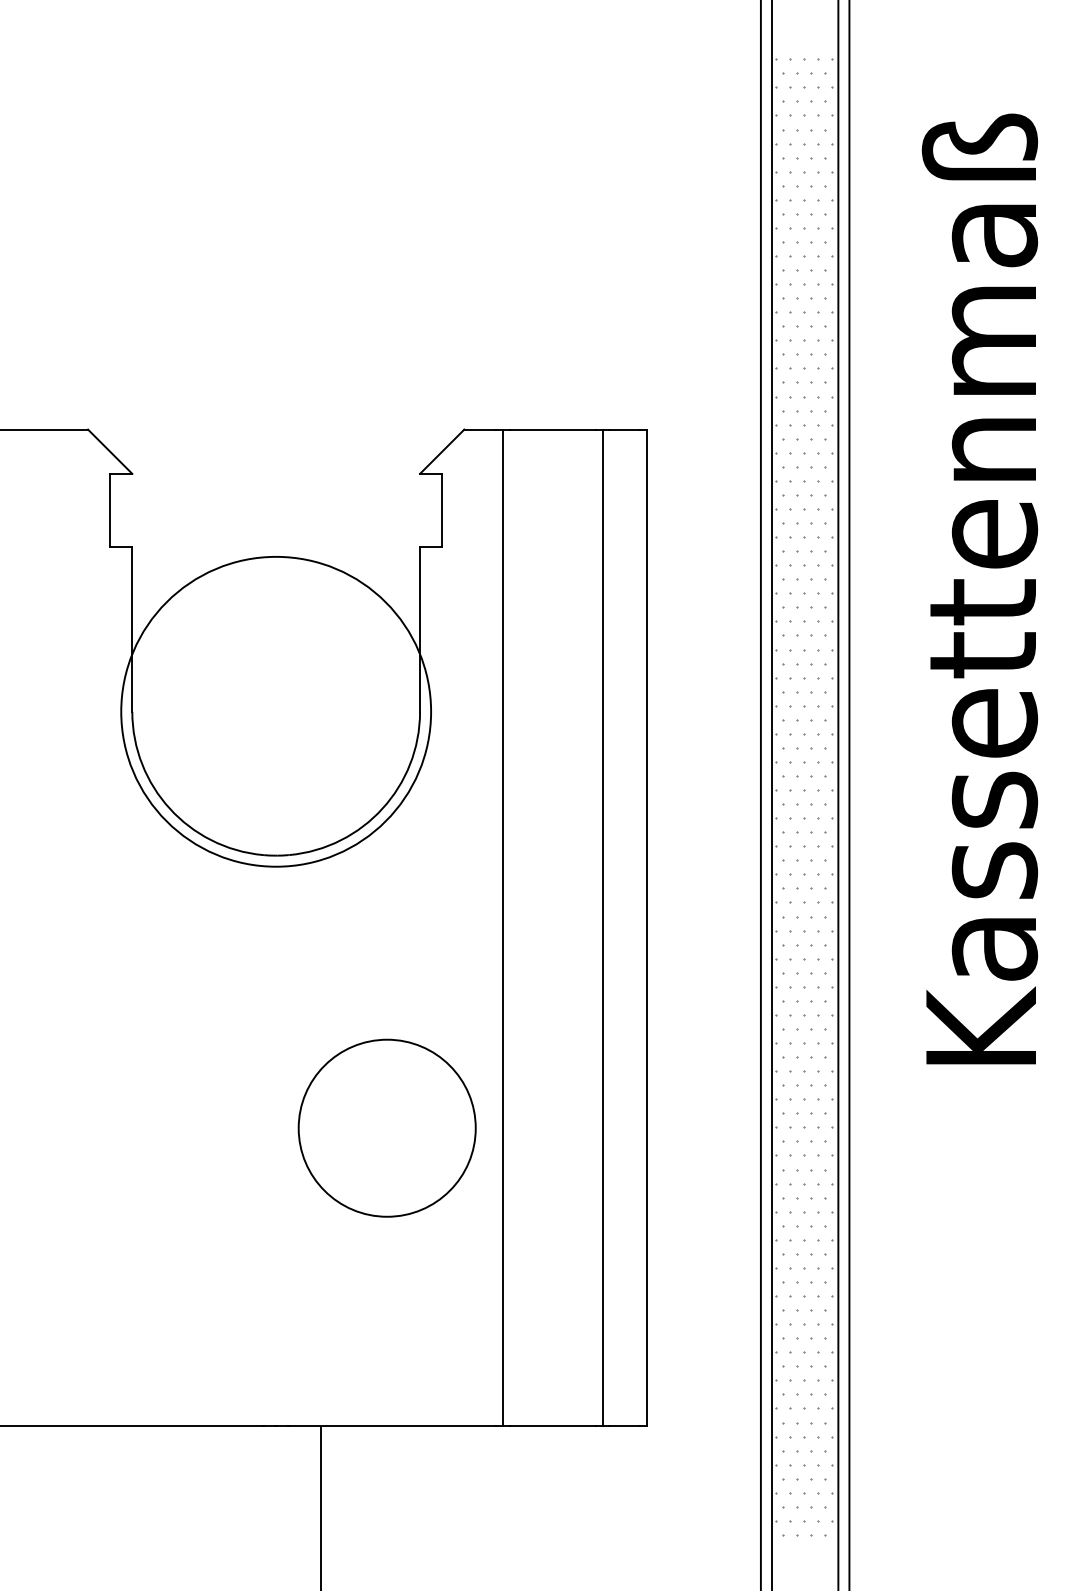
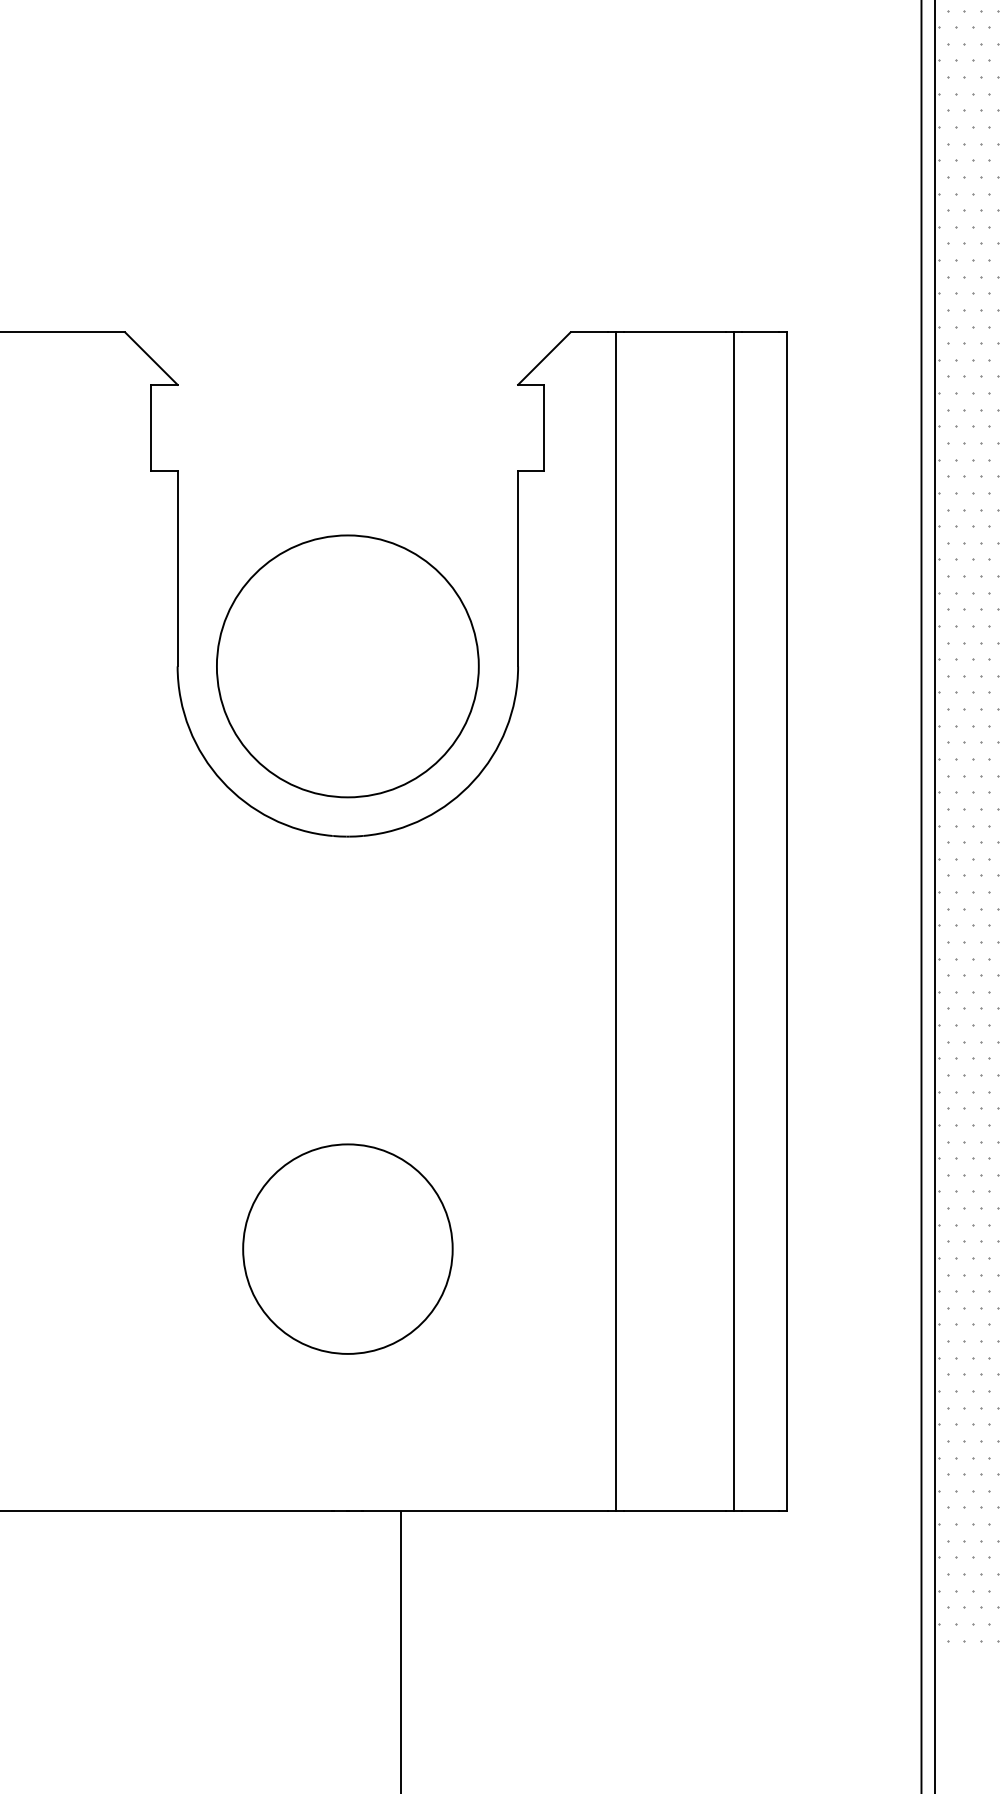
circle: (275, 711) -> (347, 666), size x0.71
circle: (386, 1127) -> (347, 1248), moved

